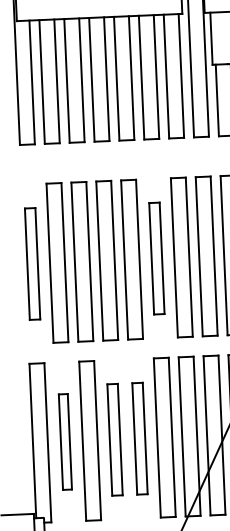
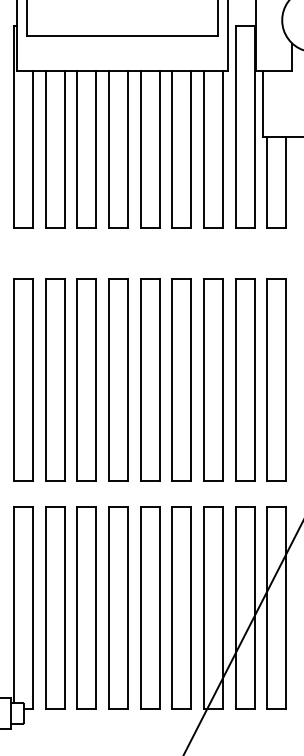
part: (156, 258) -> (181, 379), size x1.43
part: (32, 263) -> (23, 379), size x1.43
part: (140, 438) -> (150, 607), size x1.43
part: (115, 439) -> (118, 607), size x1.43
part: (65, 441) -> (55, 607), size x1.67

